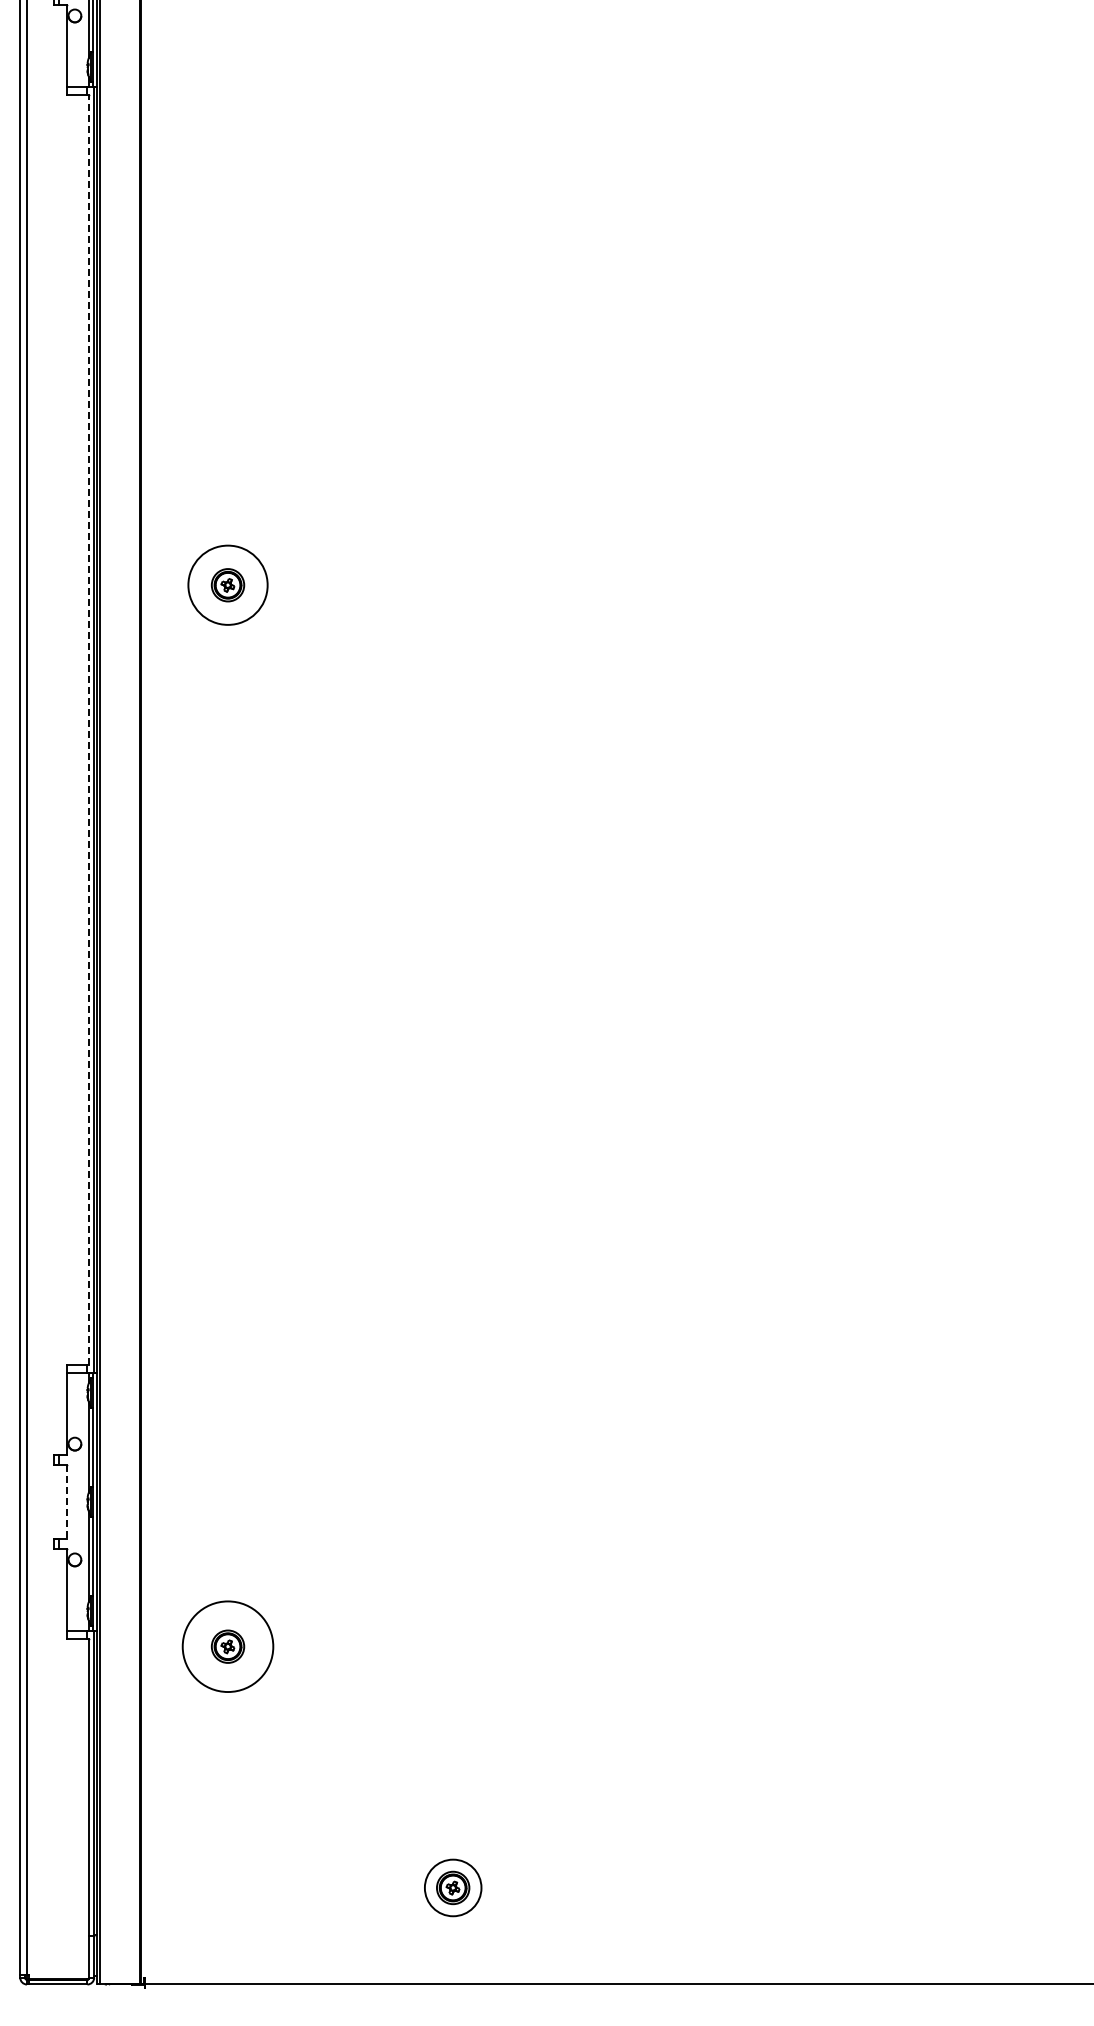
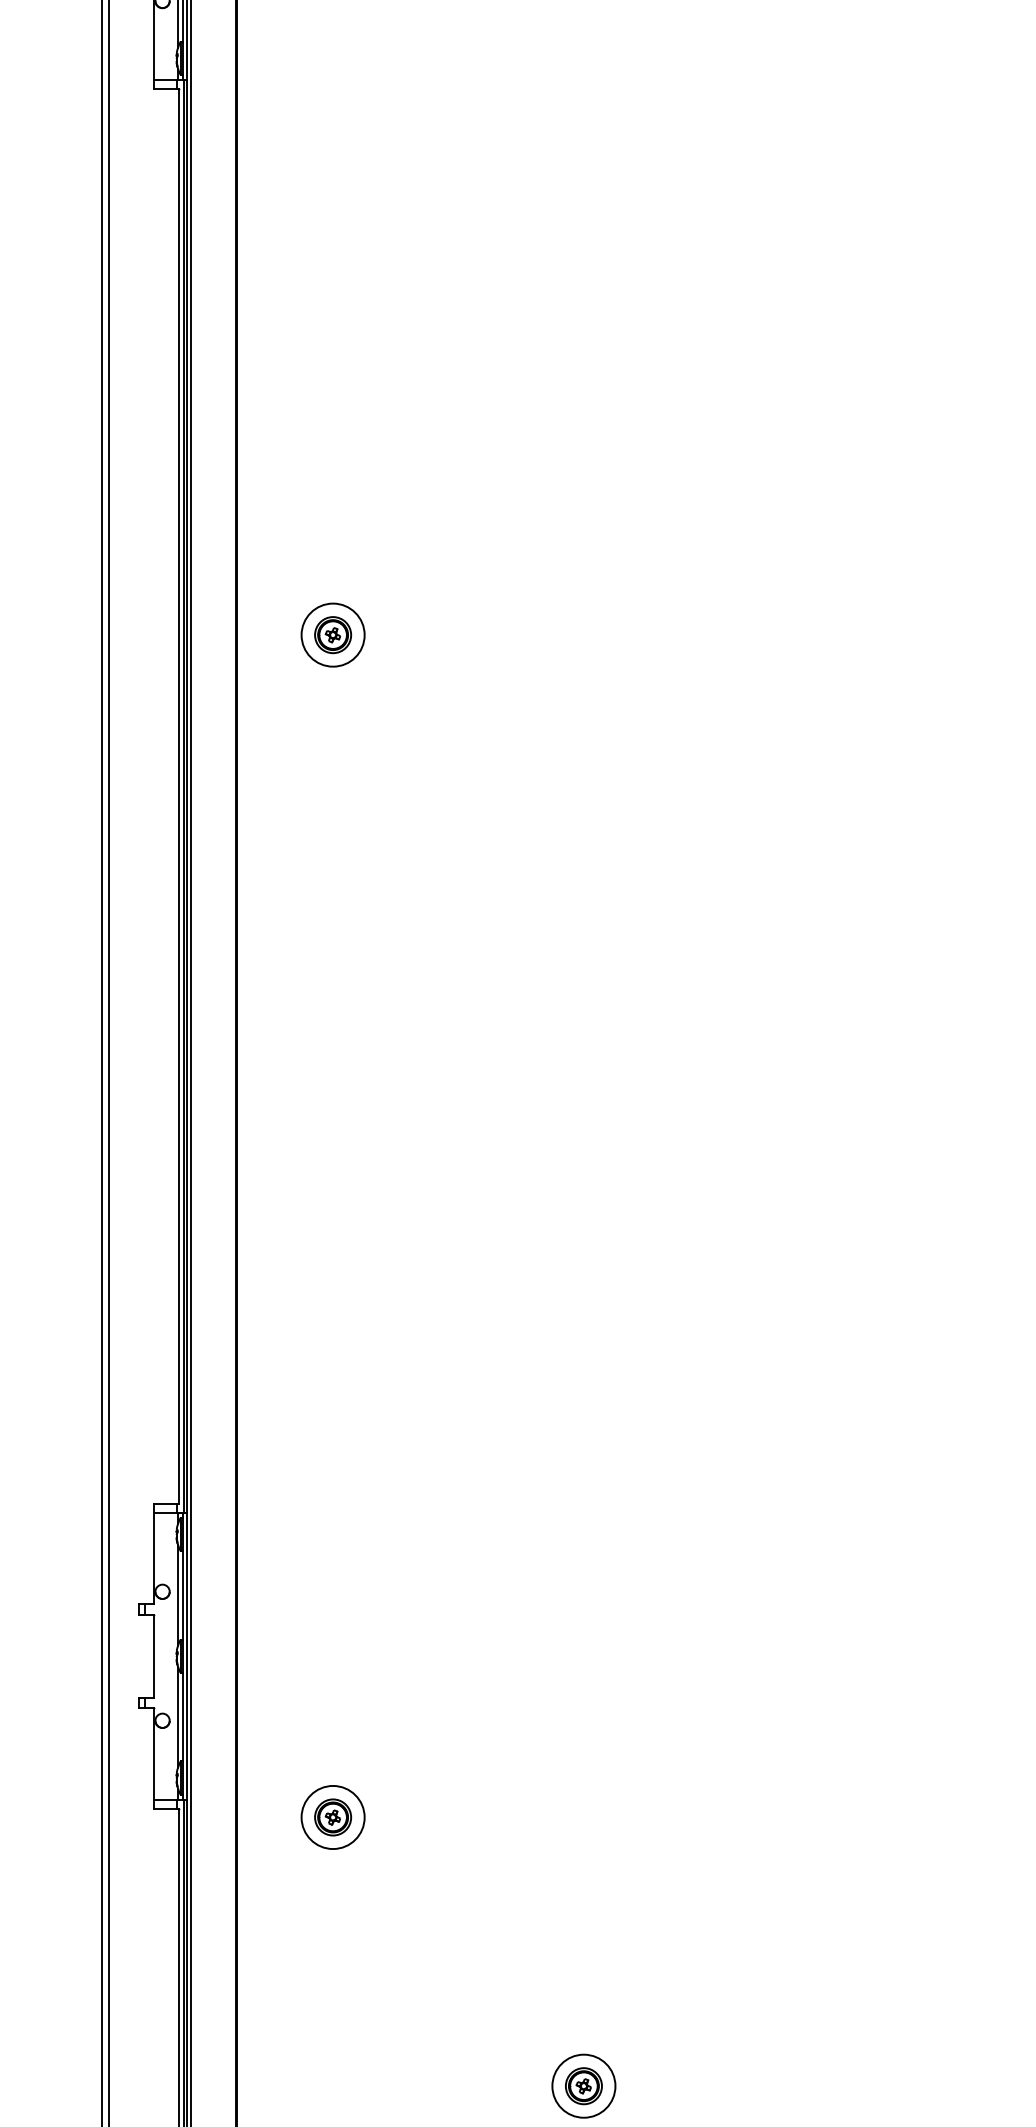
circle: (227, 584) -> (332, 634), size x0.71
line: (89, 729) -> (178, 795), dashed -> solid
line: (66, 1502) -> (153, 1656), dashed -> solid
circle: (227, 1646) -> (332, 1817), size x0.62

